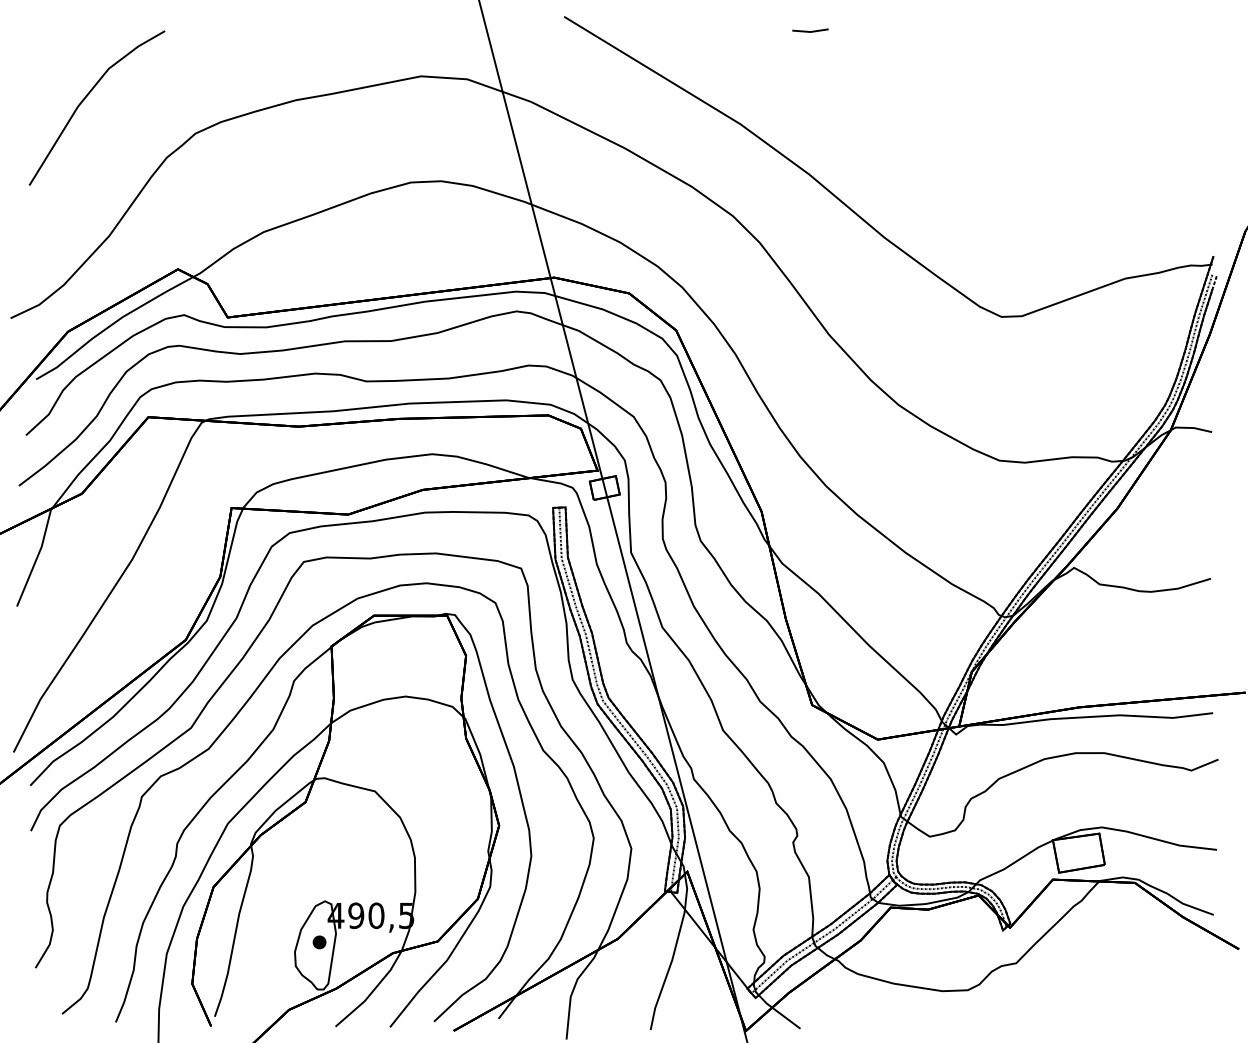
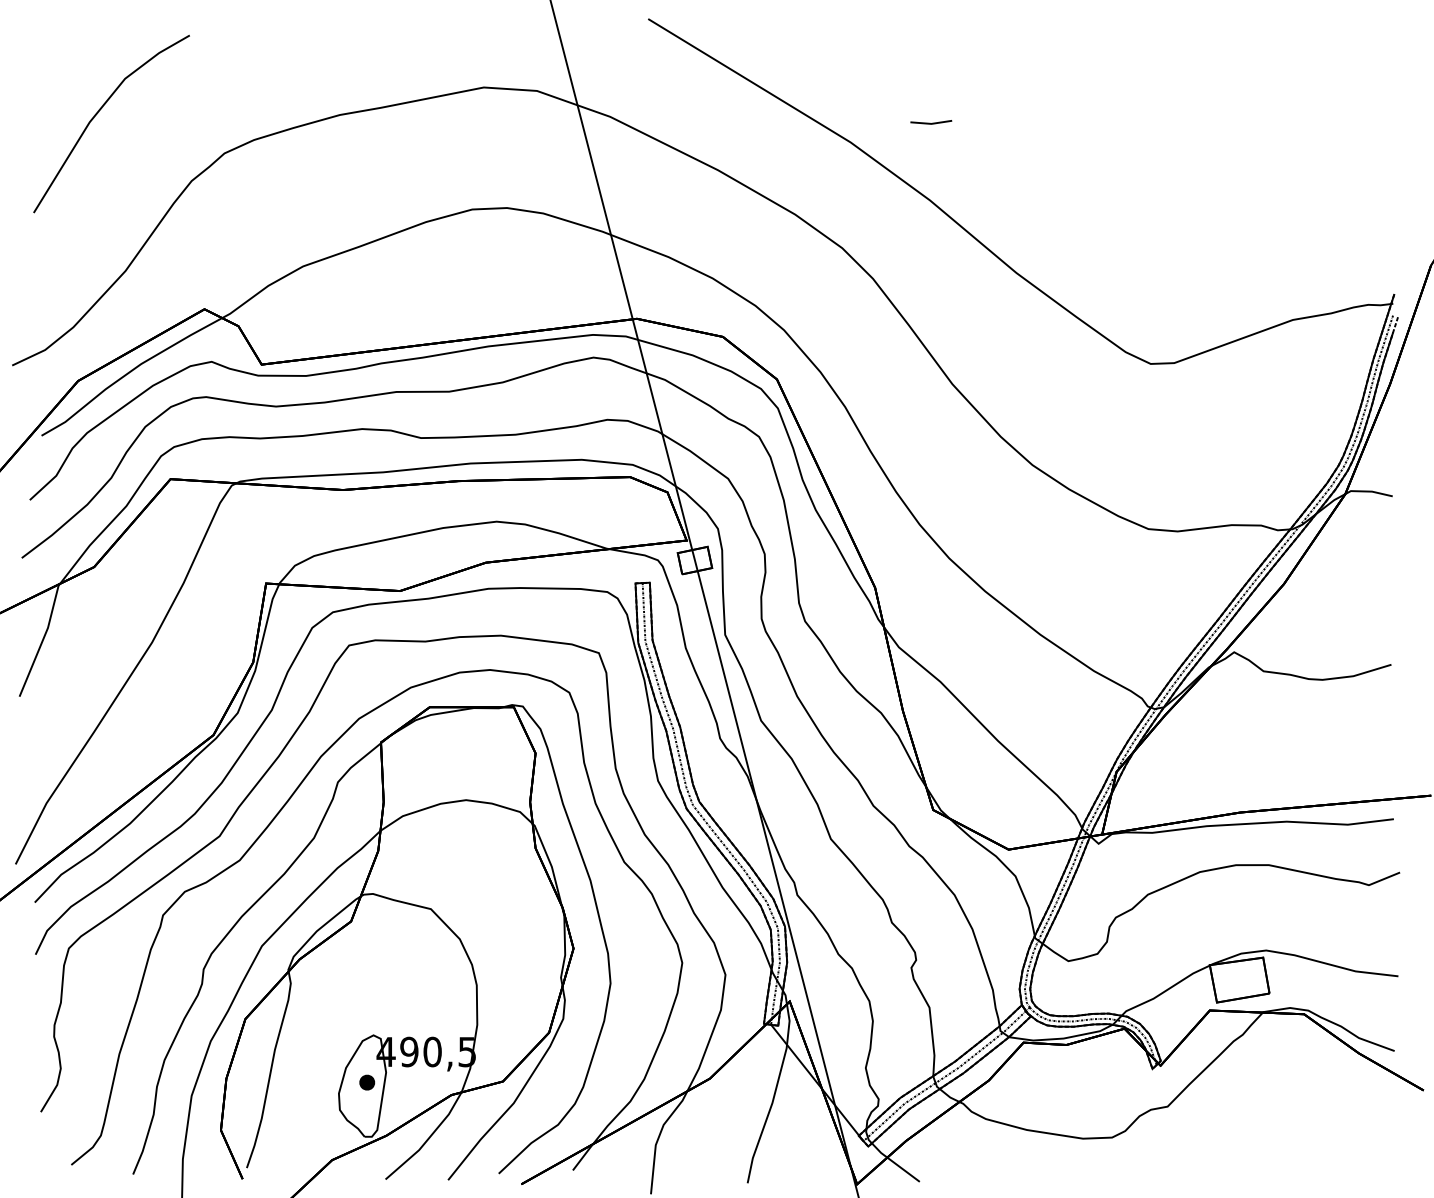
line: (810, 31) -> (931, 123), moved

